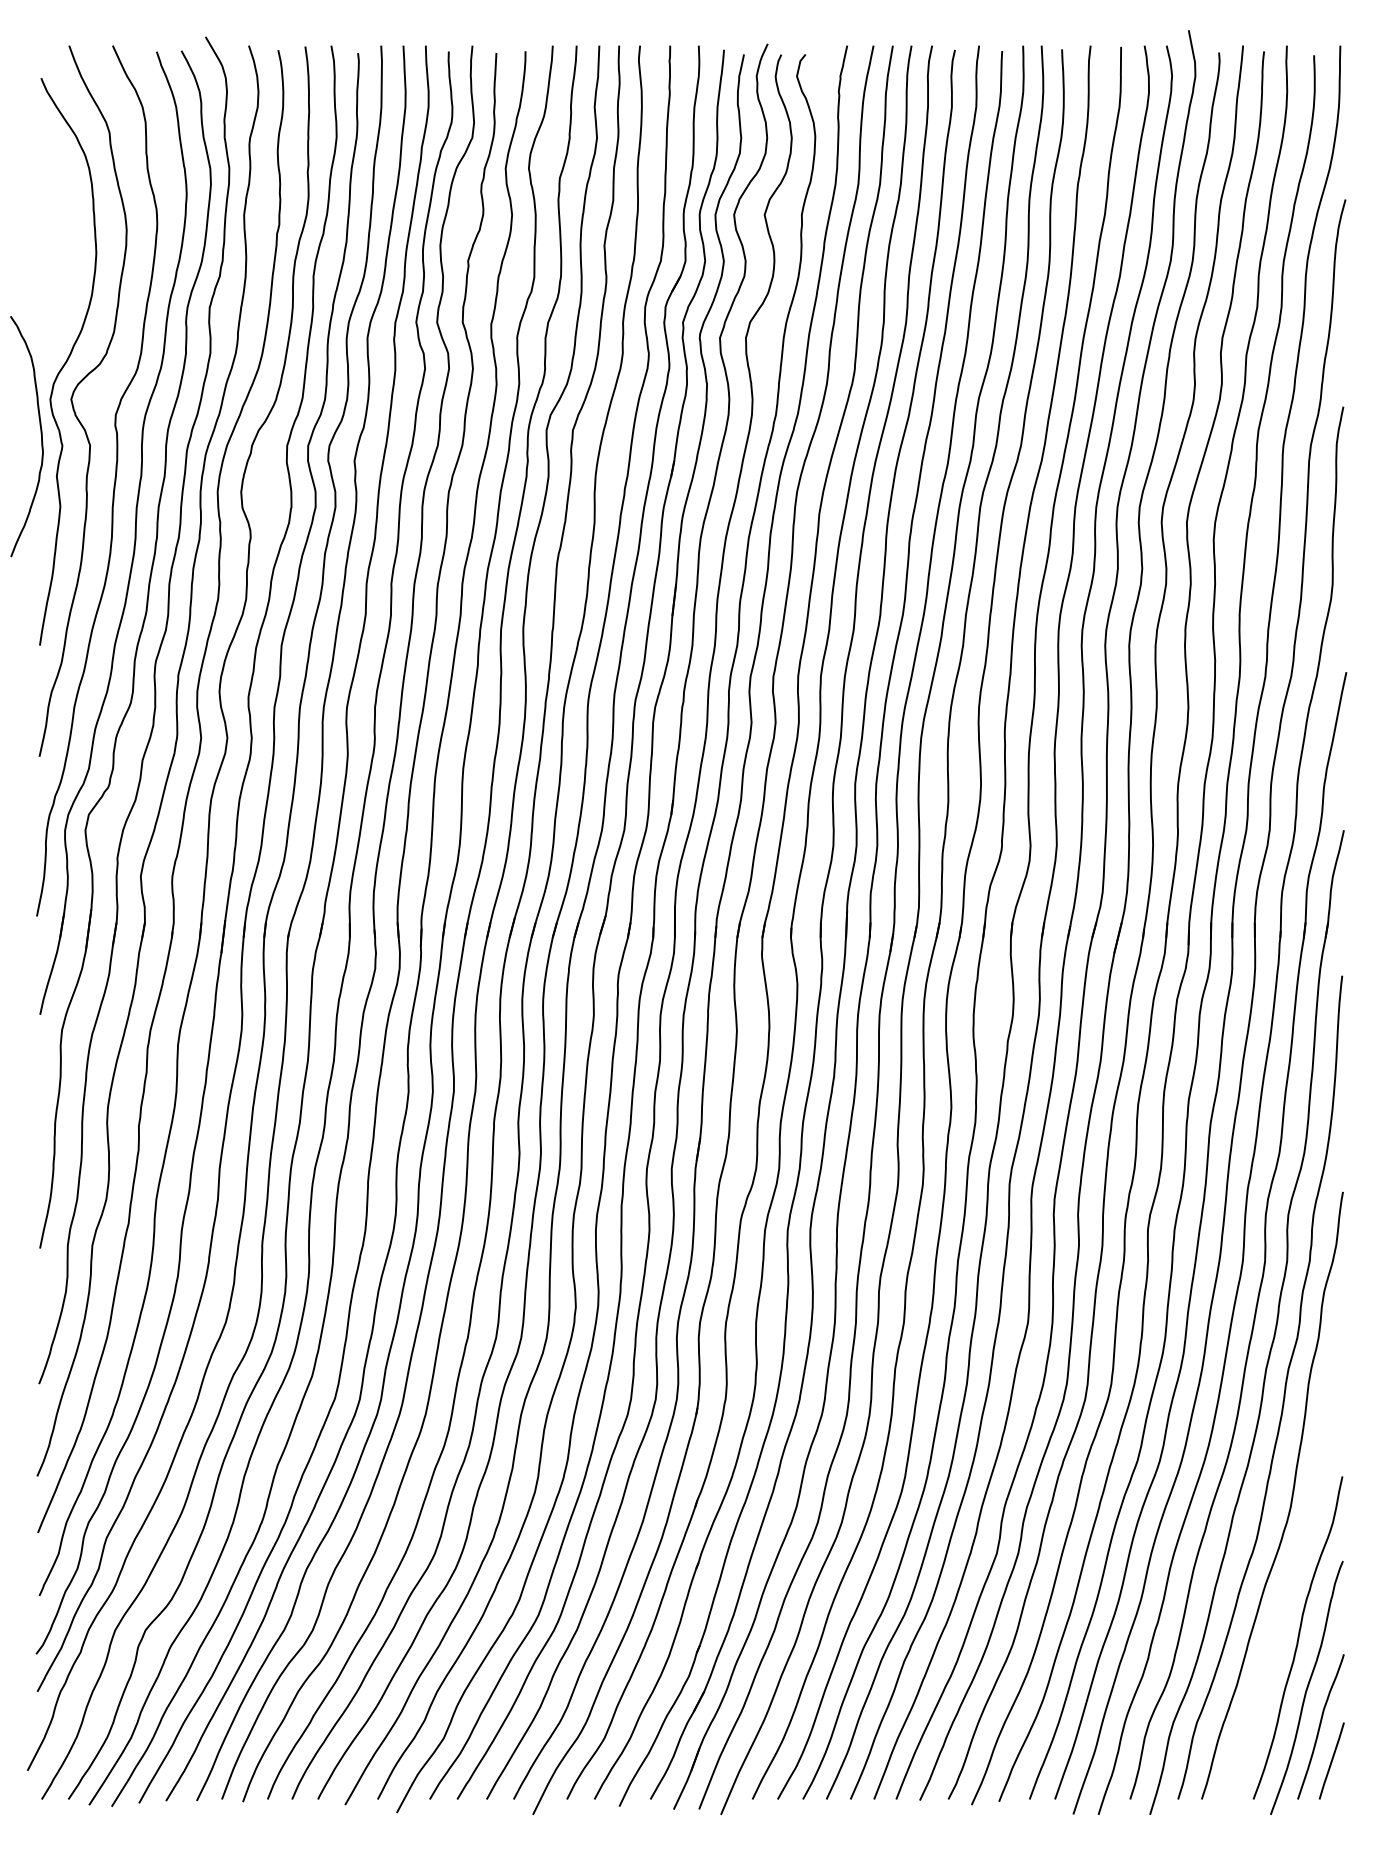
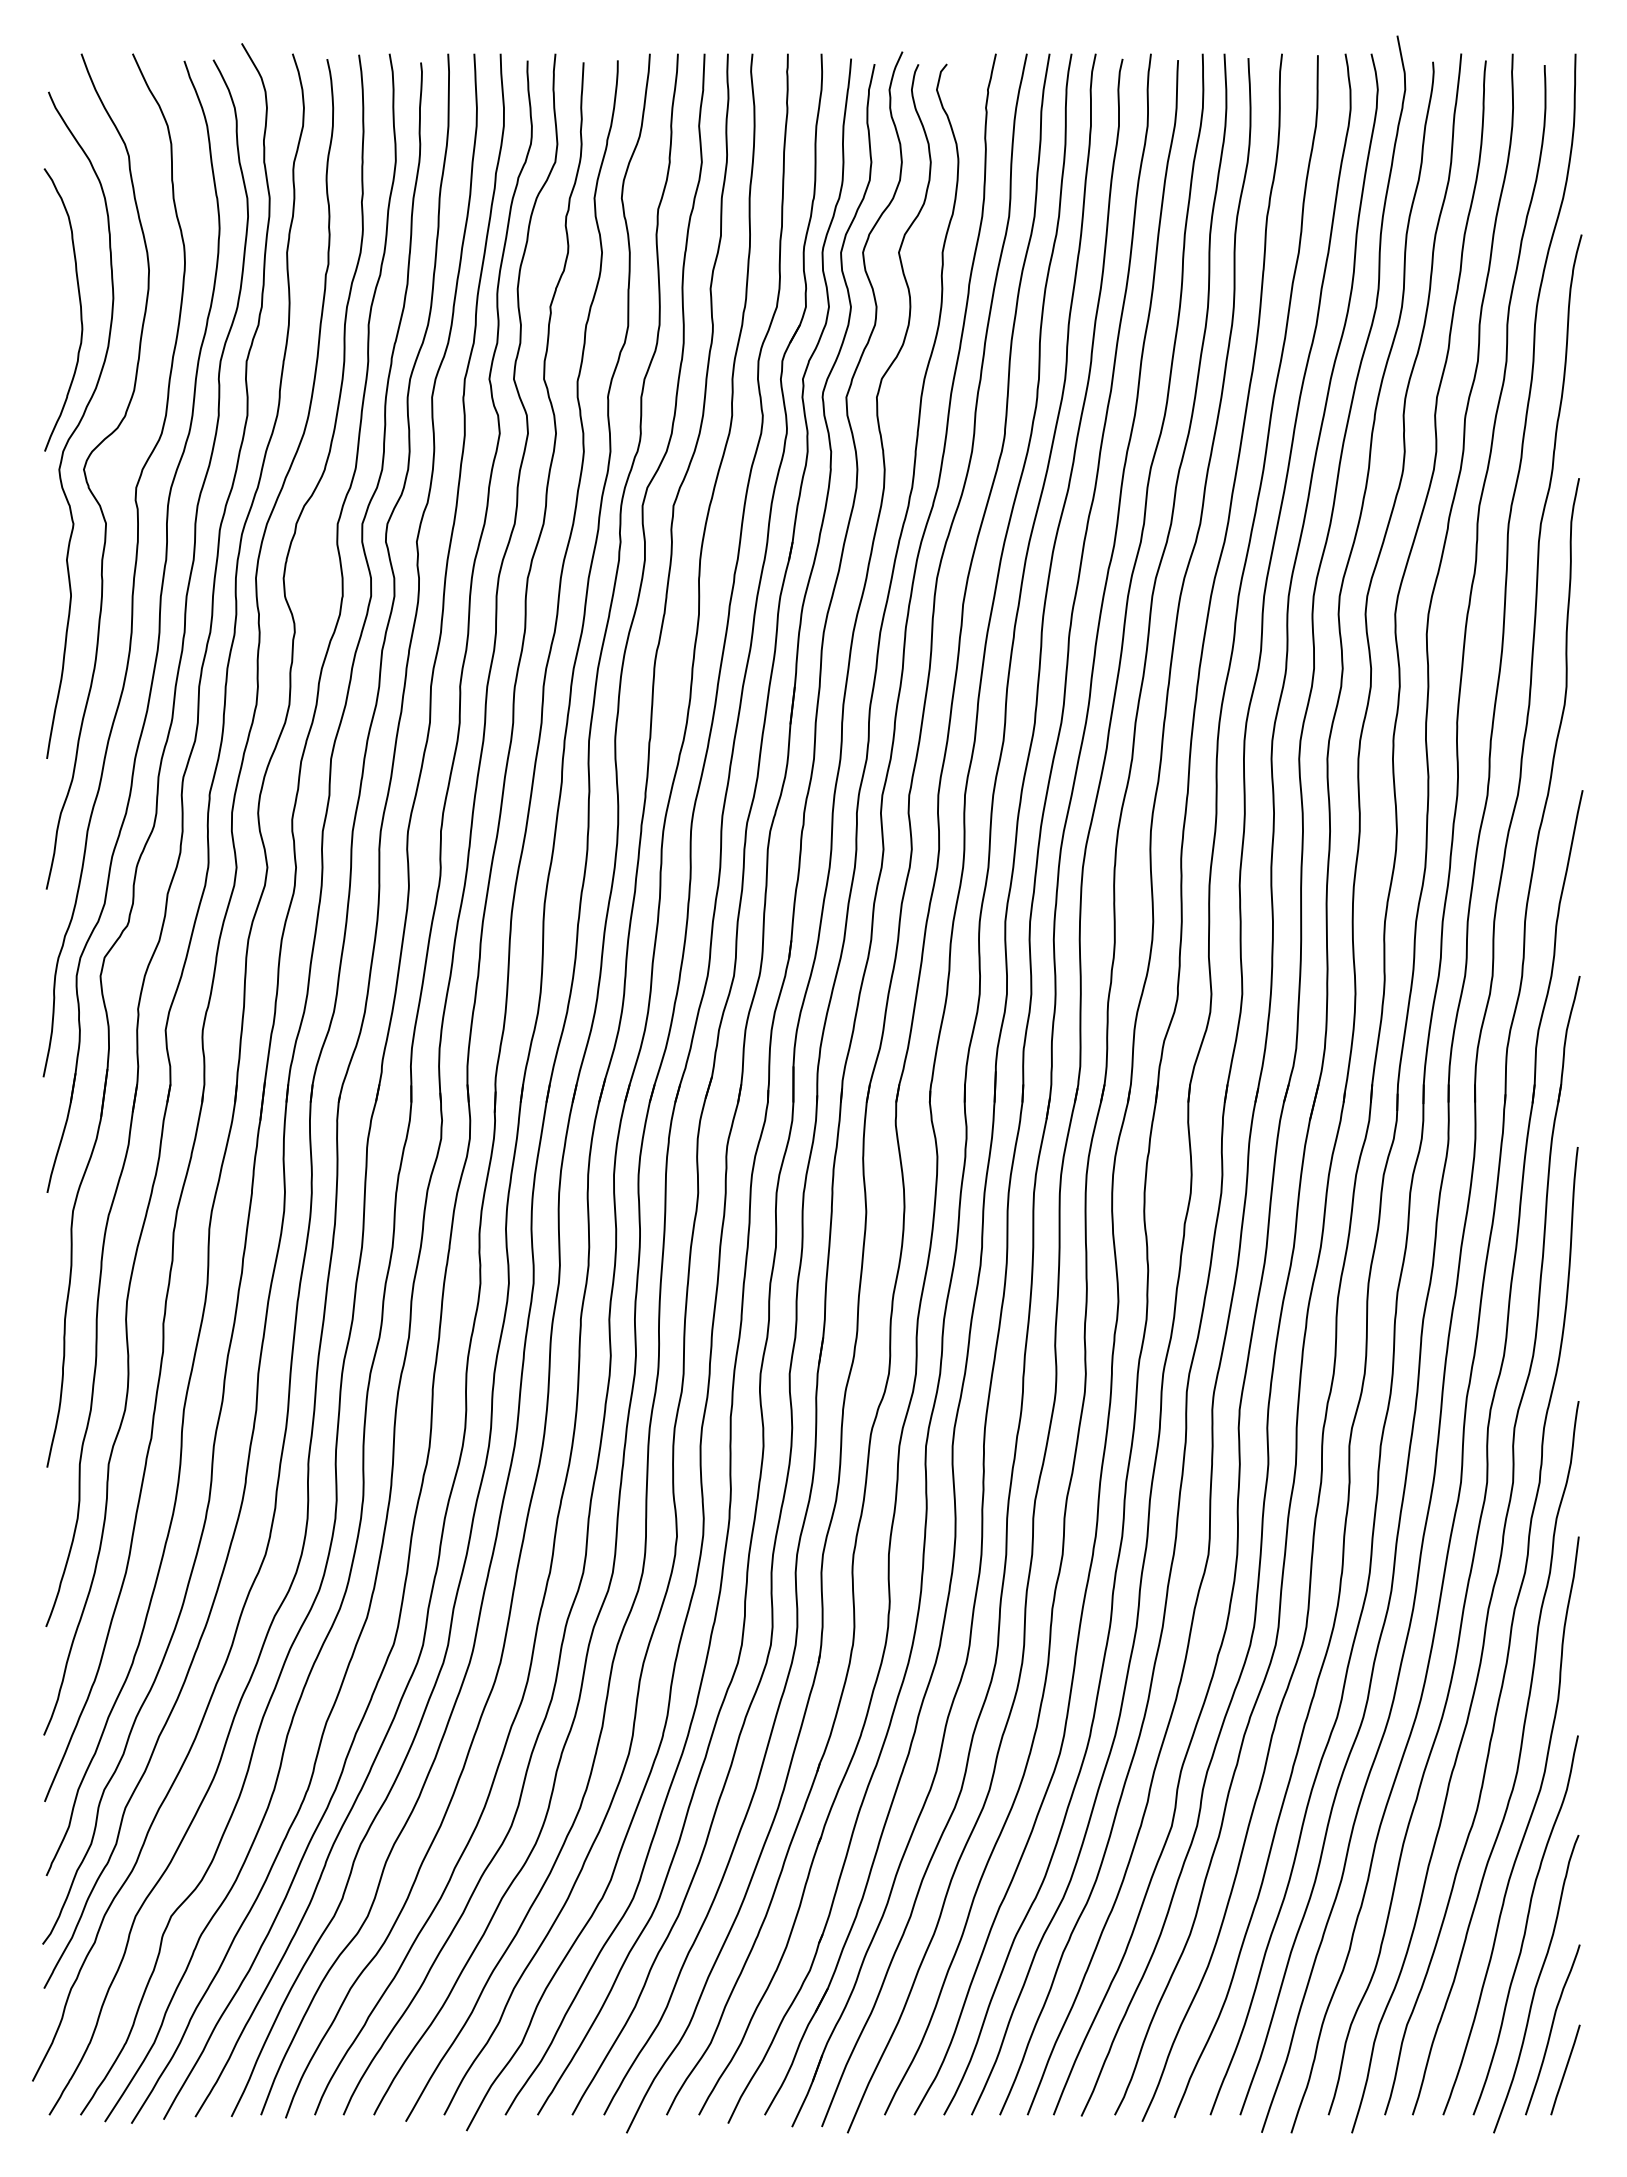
curve: (40, 433) -> (79, 306), moved
curve: (1296, 1558) -> (1524, 1831), added

